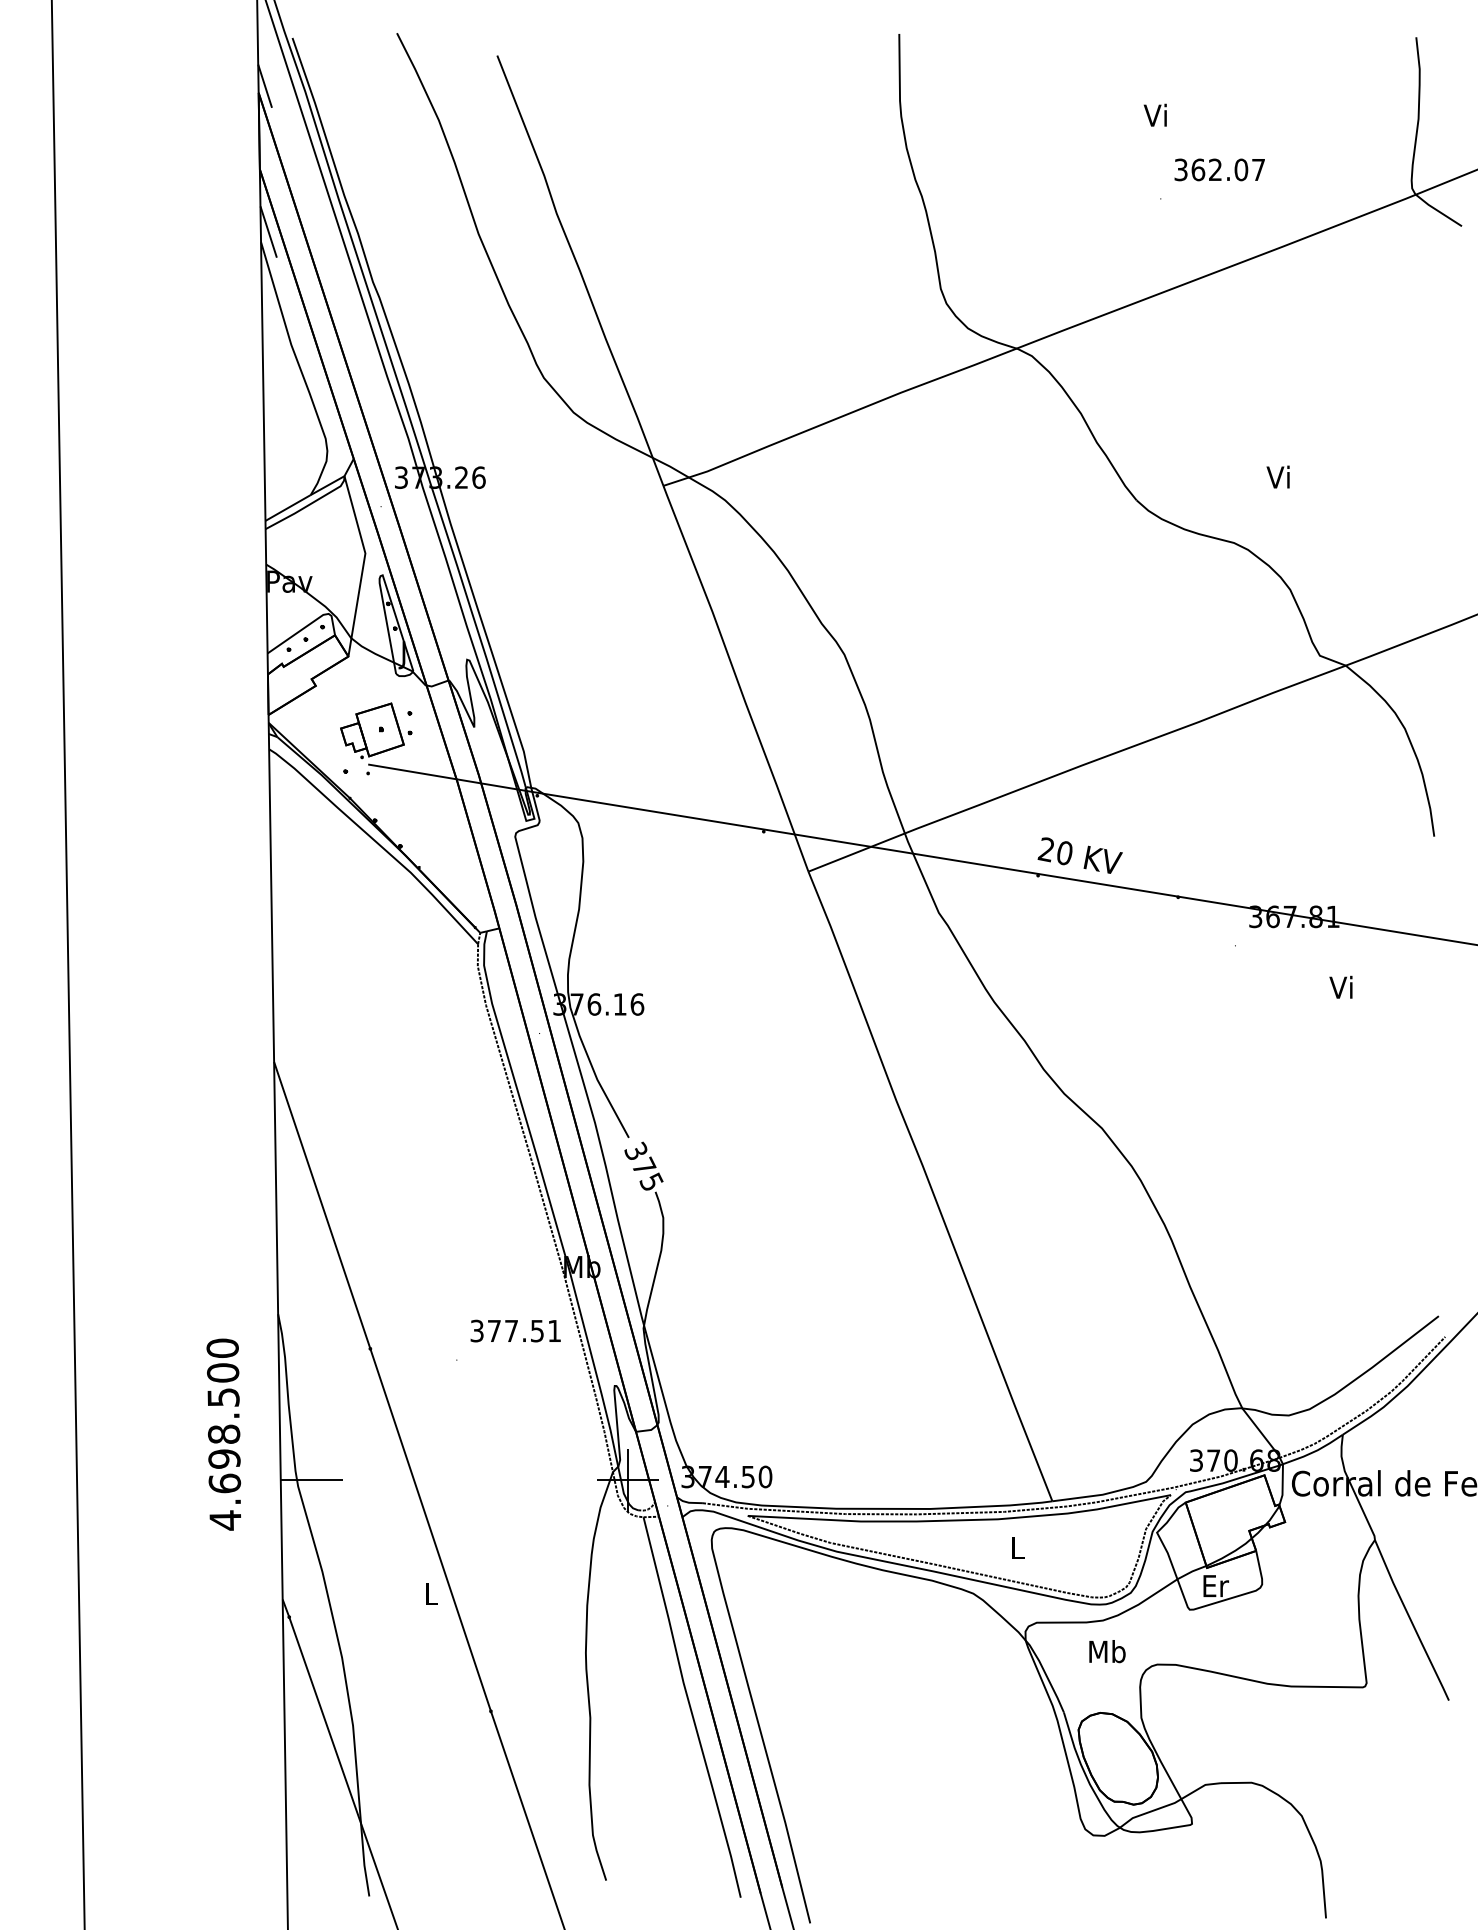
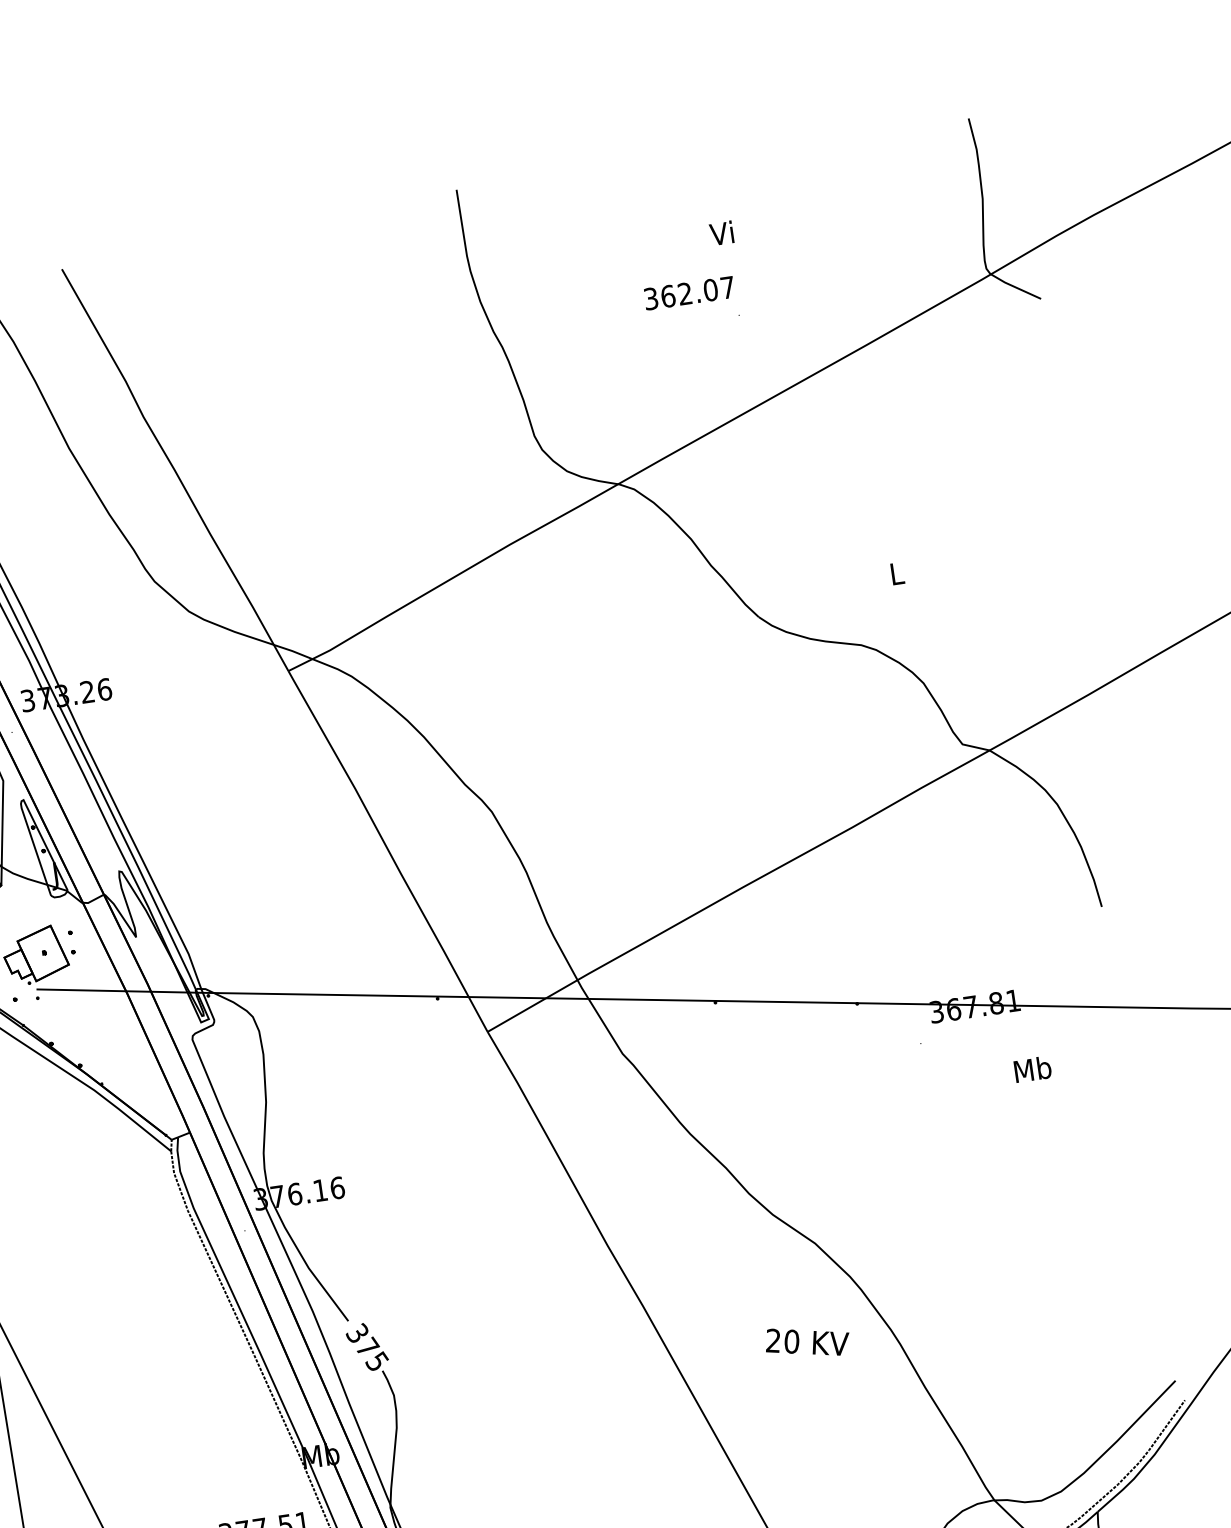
text: (1219, 169) -> (689, 292), moved
text: (1277, 476) -> (894, 573), Vi -> L
text: (1079, 855) -> (806, 1341), moved
text: (1342, 987) -> (1032, 1069), Vi -> Mb

